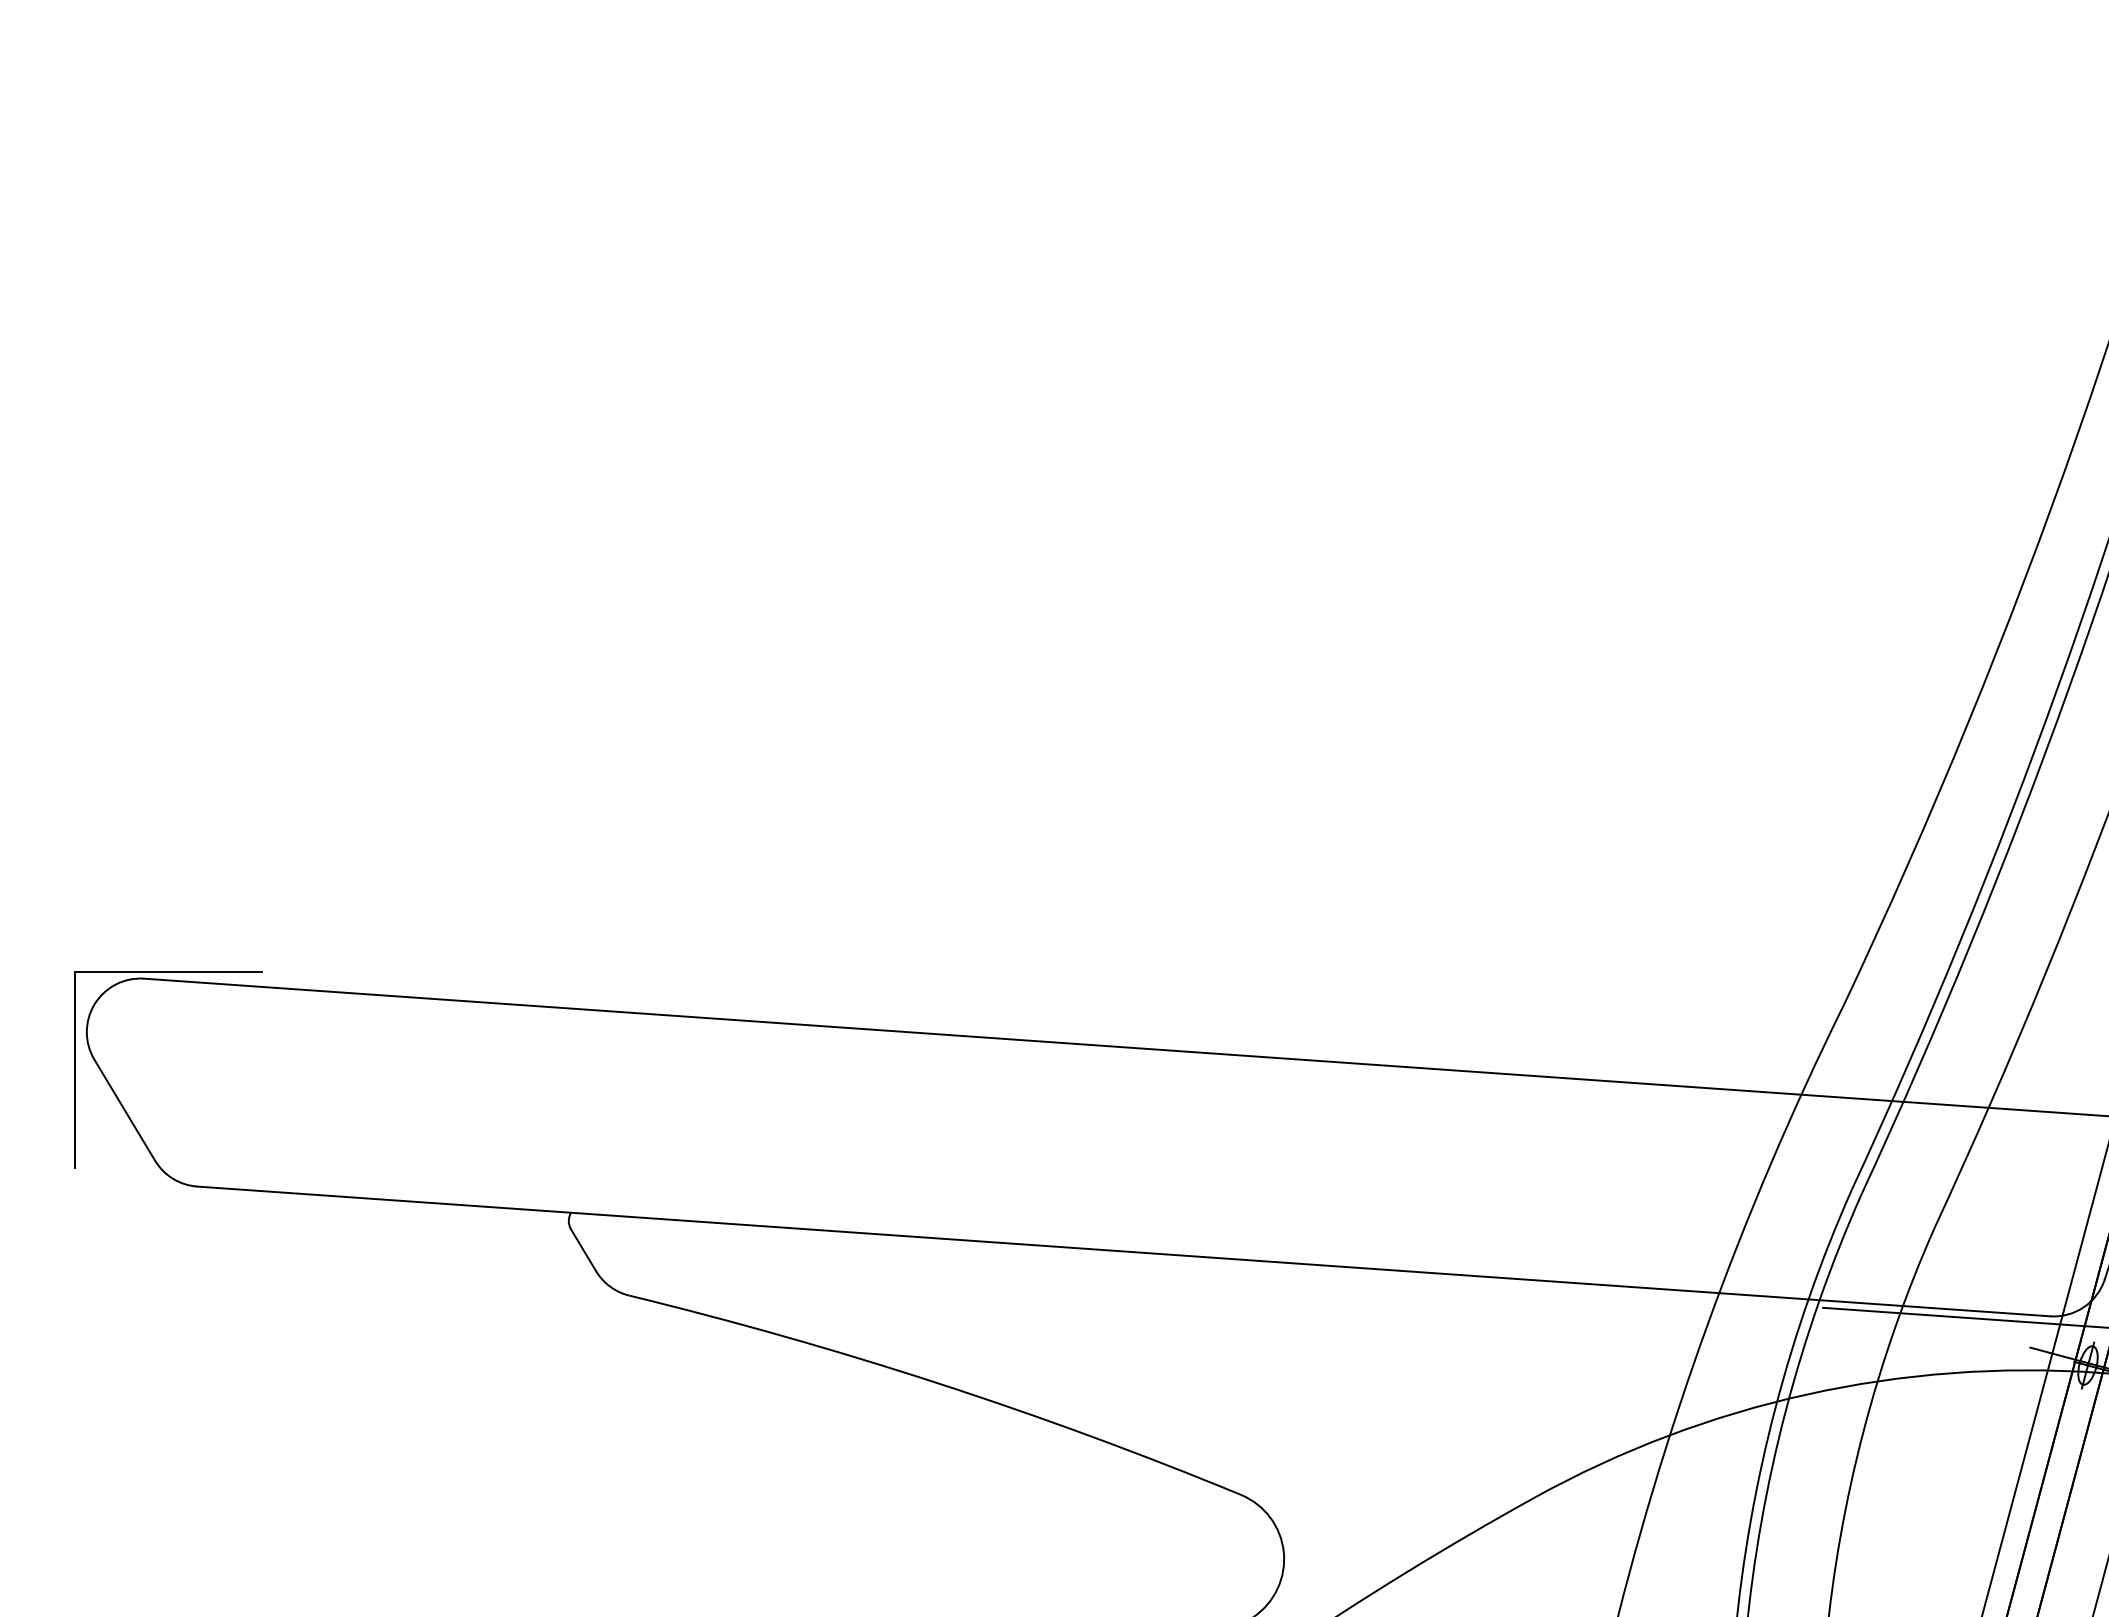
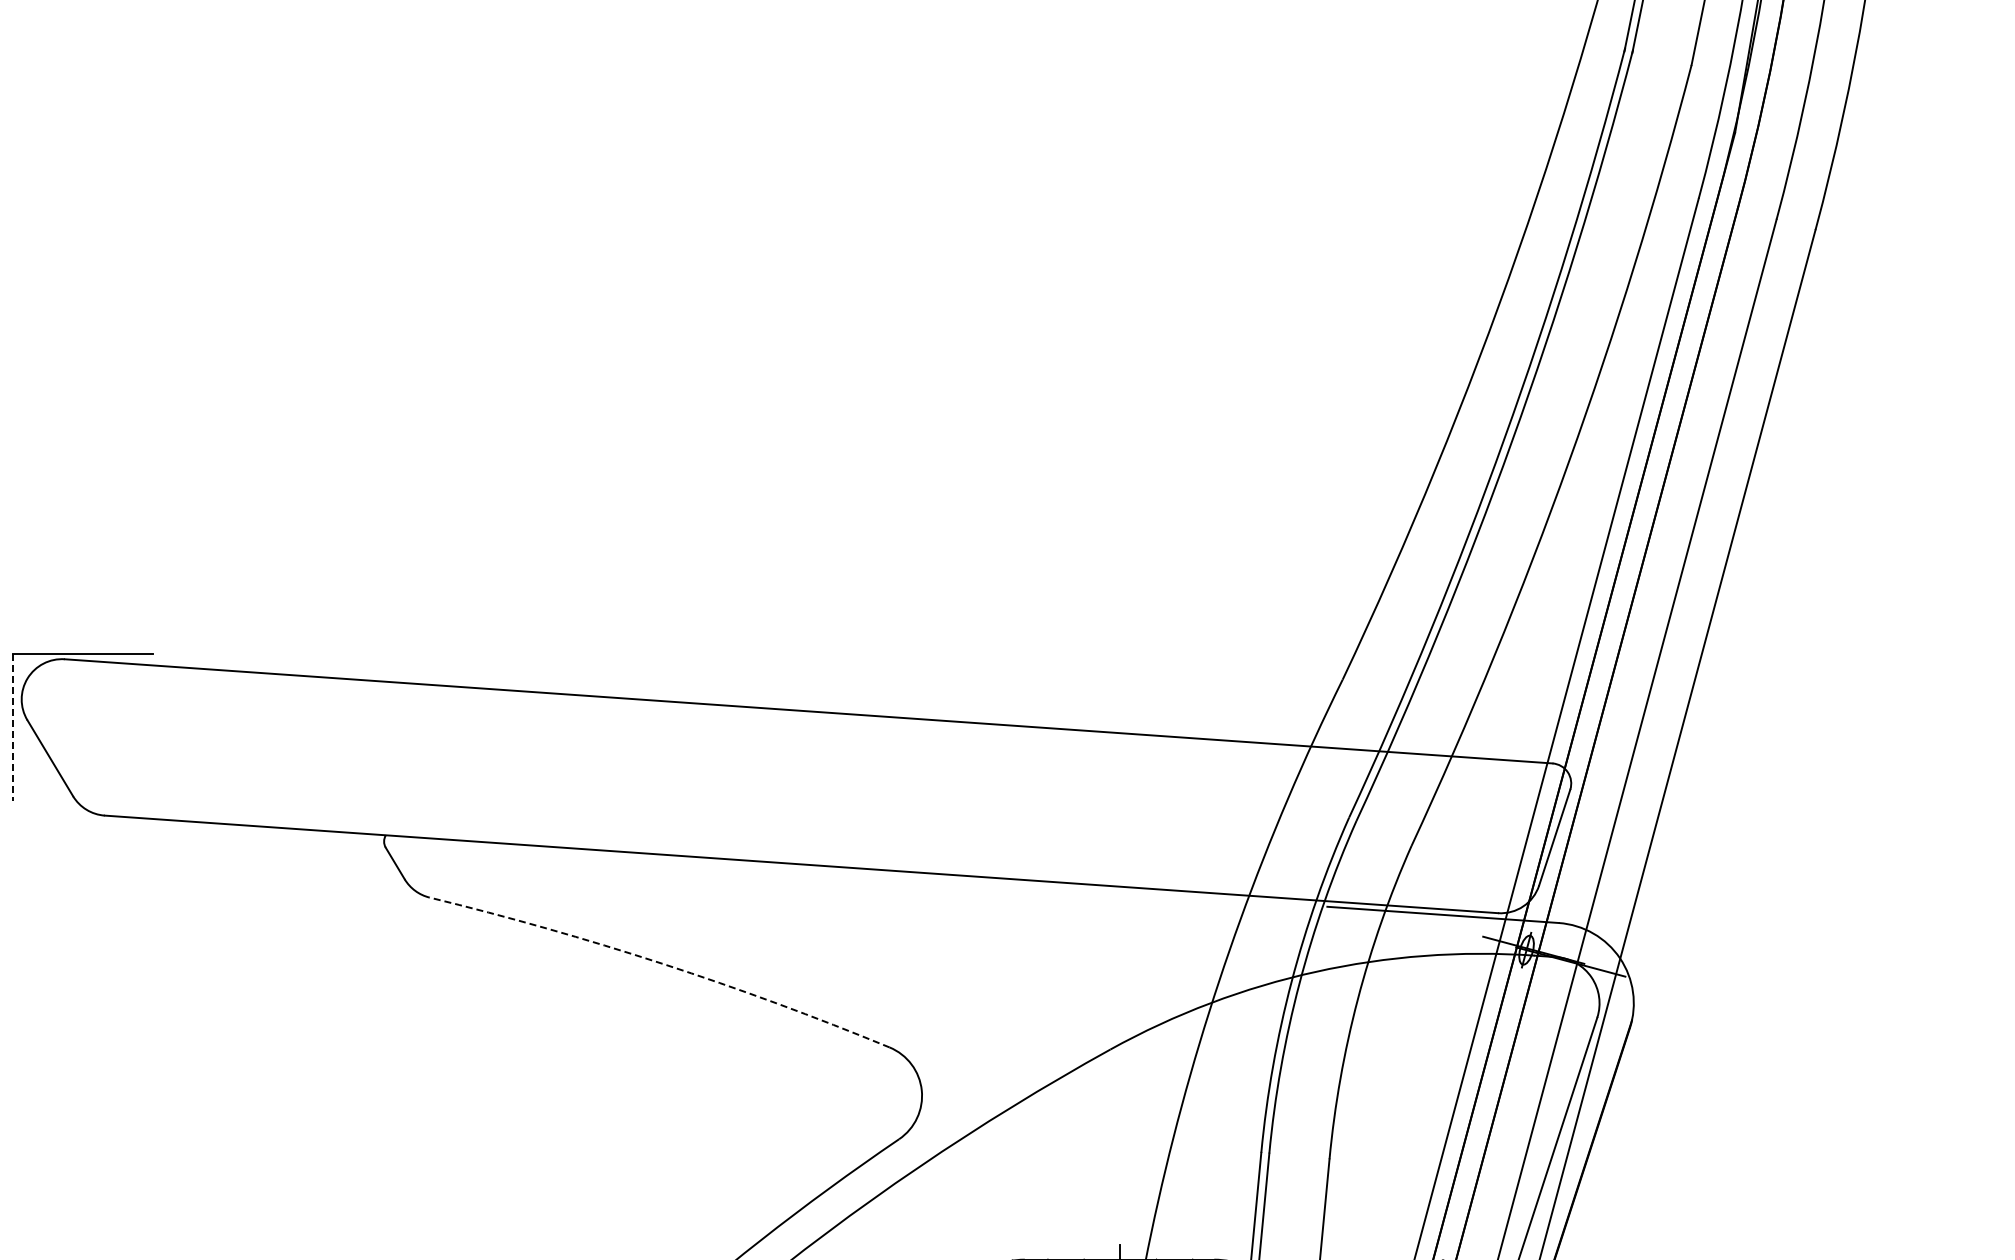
line: (74, 1069) -> (12, 727), solid -> dashed
arc: (938, 1383) -> (662, 963), solid -> dashed

